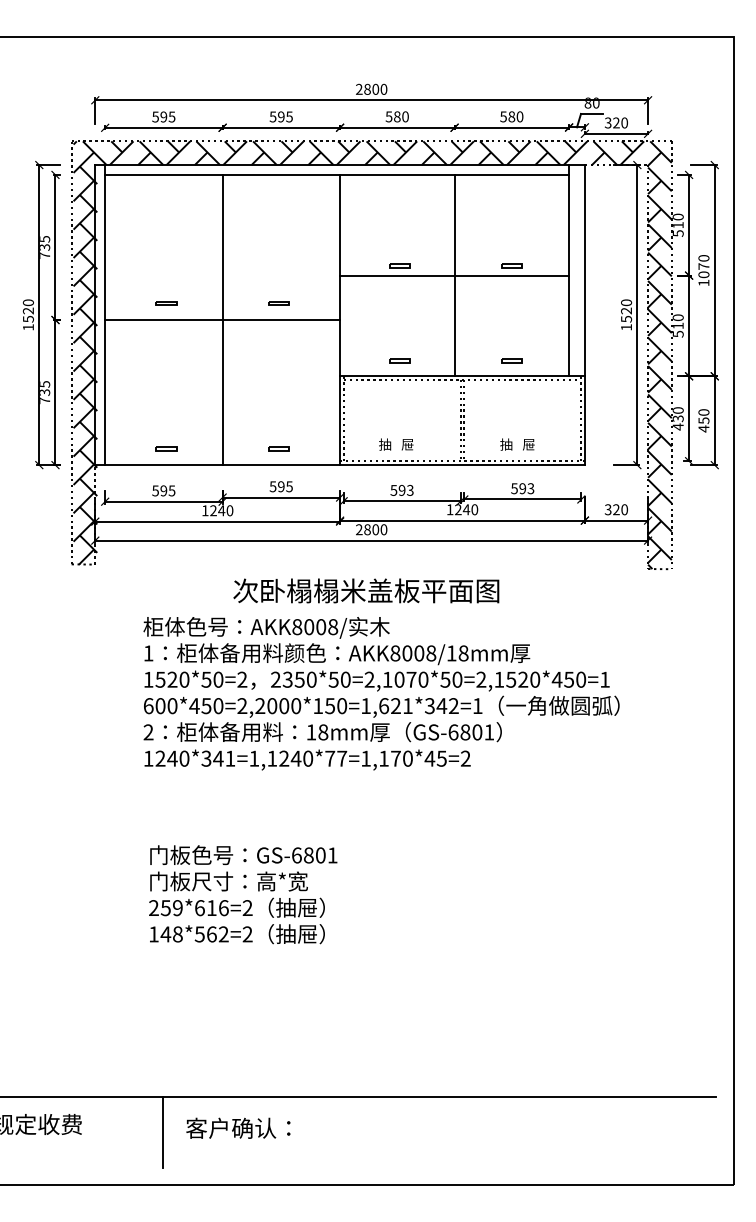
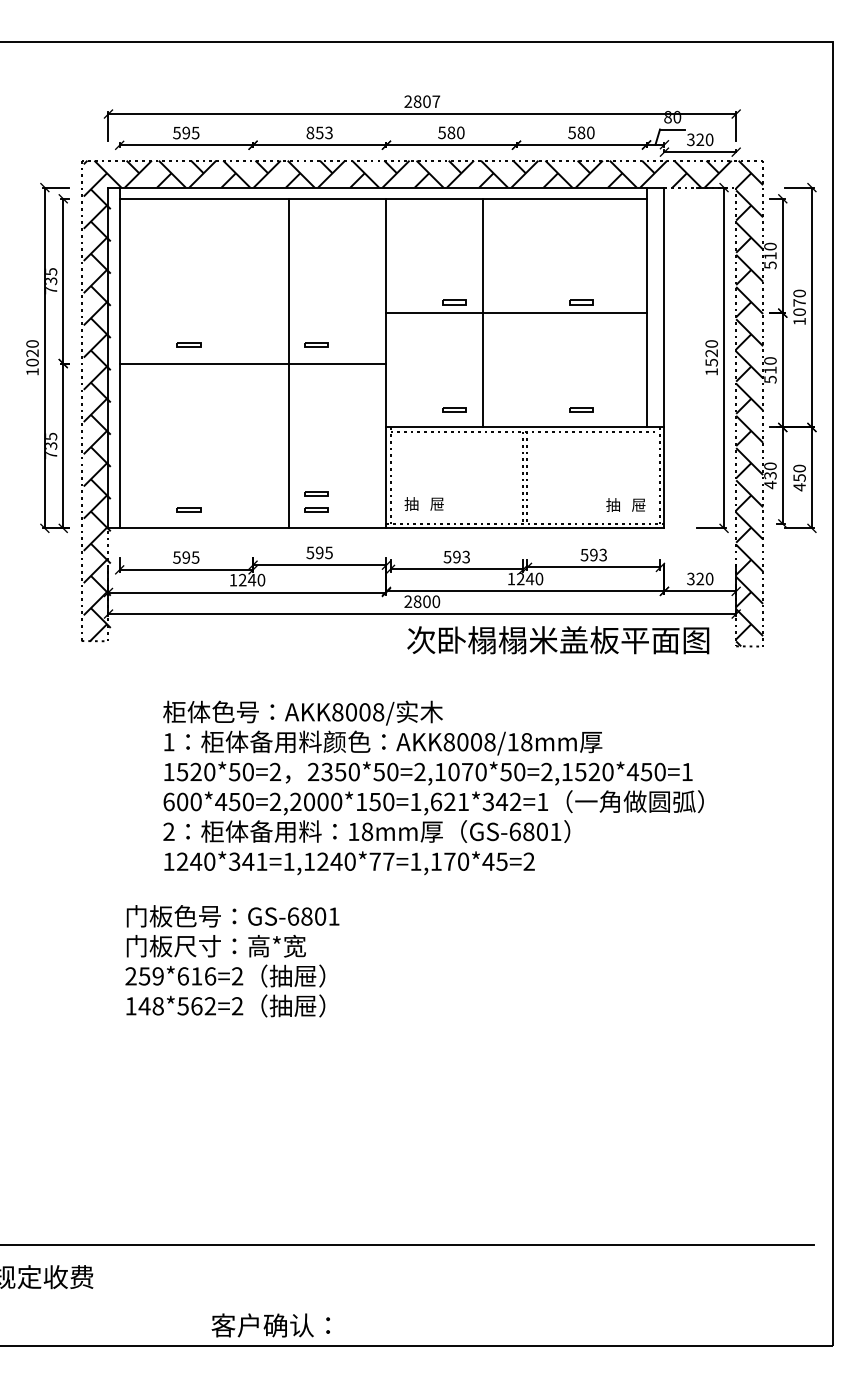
text: (384, 89) -> (436, 101), 2800 -> 2807
text: (281, 116) -> (319, 132), 595 -> 853
line: (454, 275) -> (482, 312), moved
text: (28, 319) -> (32, 362), 1520 -> 1020
line: (223, 319) -> (289, 363), moved
part: (278, 434) -> (316, 493), added
text: (395, 444) -> (423, 503), moved
text: (517, 444) -> (625, 504), moved
text: (366, 591) -> (558, 640), moved
text: (243, 894) -> (232, 961), moved
text: (237, 1128) -> (270, 1325), moved
line: (163, 1131) -> (185, 1285), removed

